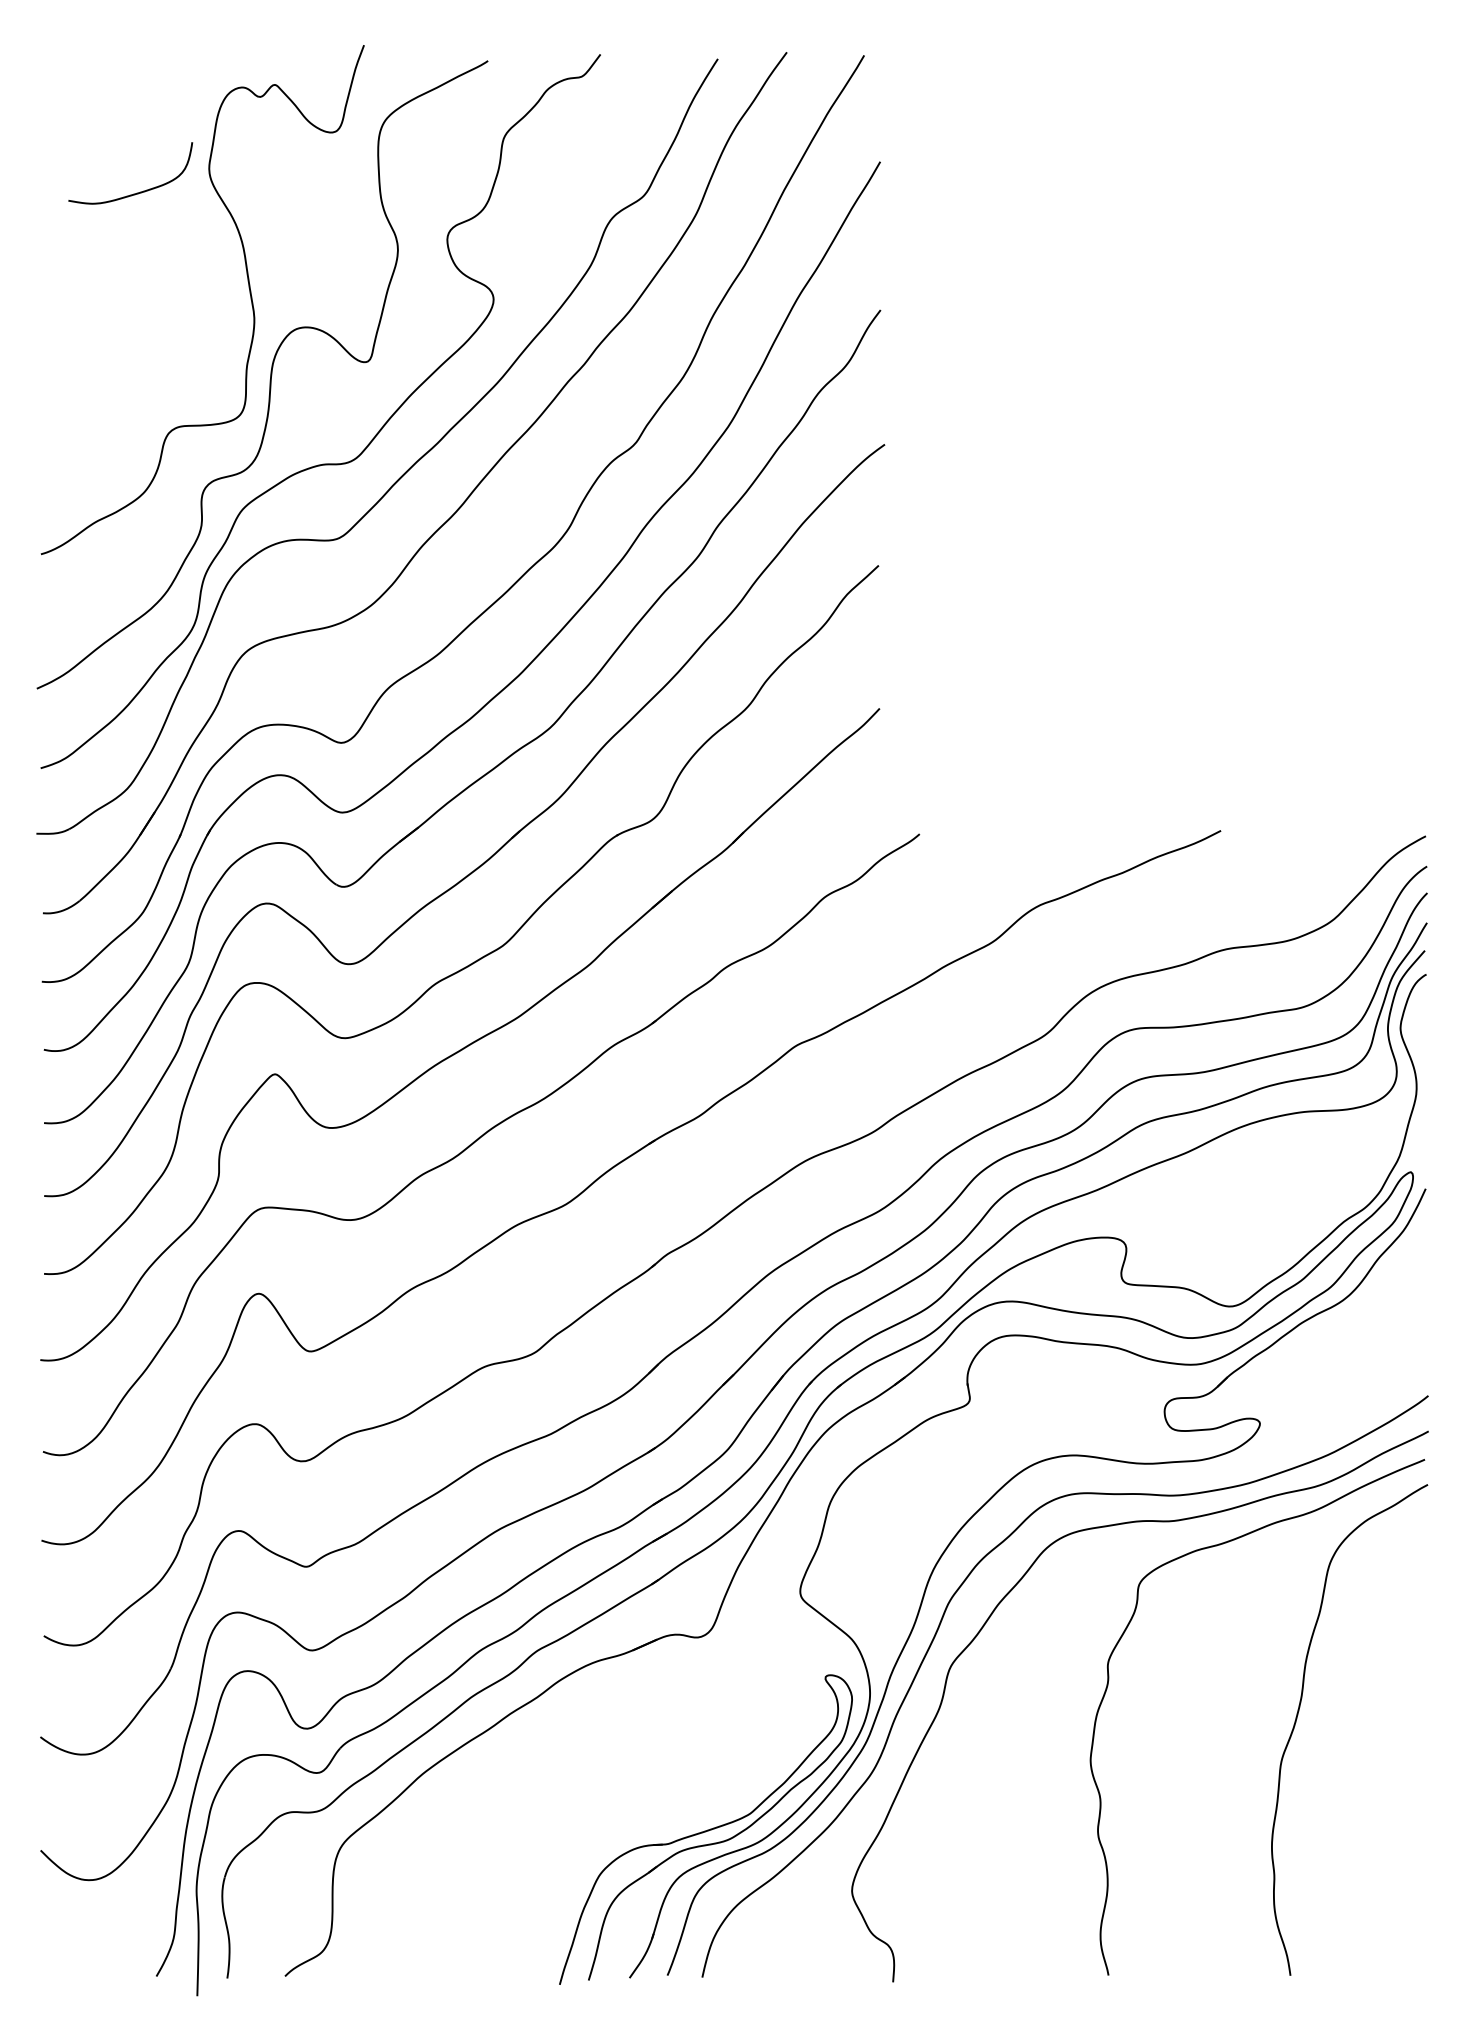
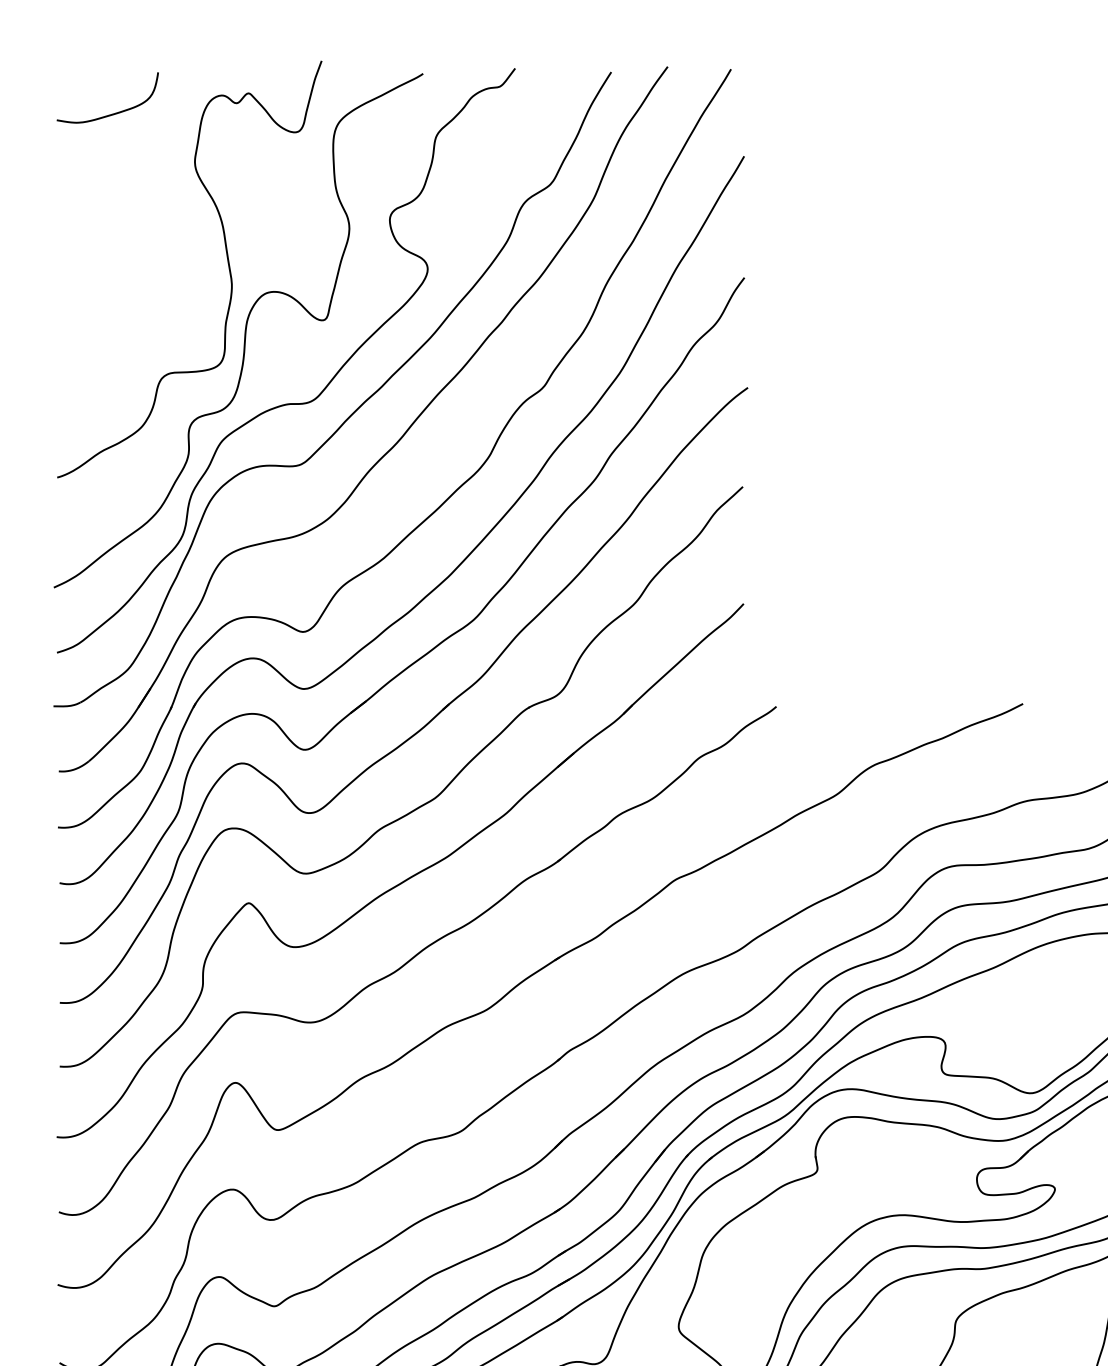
curve: (136, 192) -> (112, 113), moved

